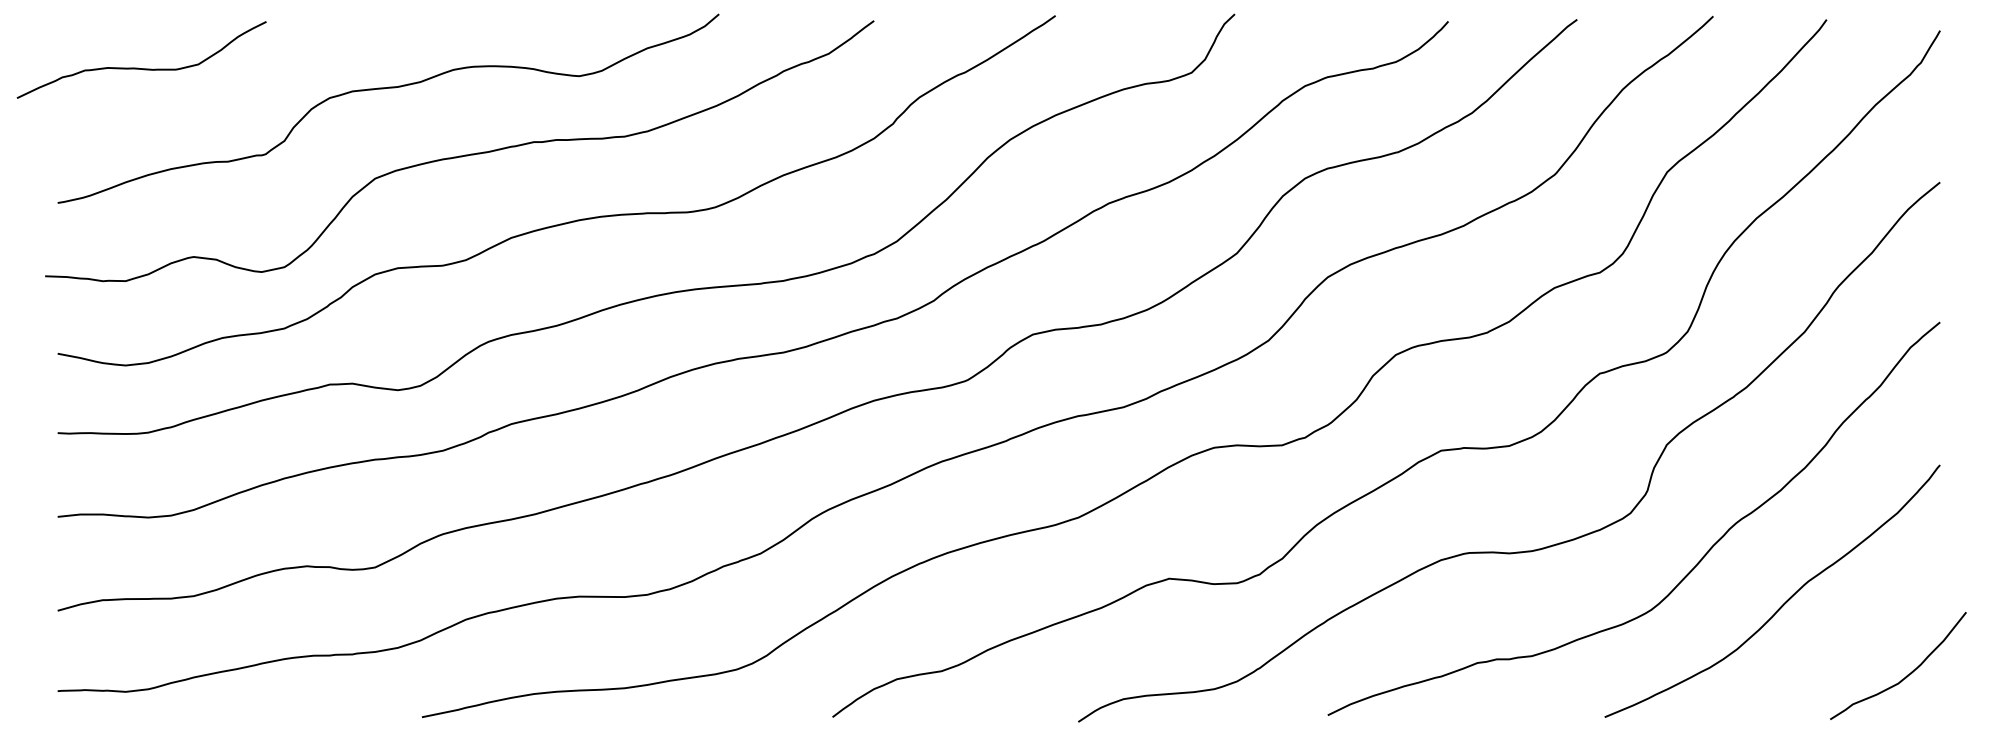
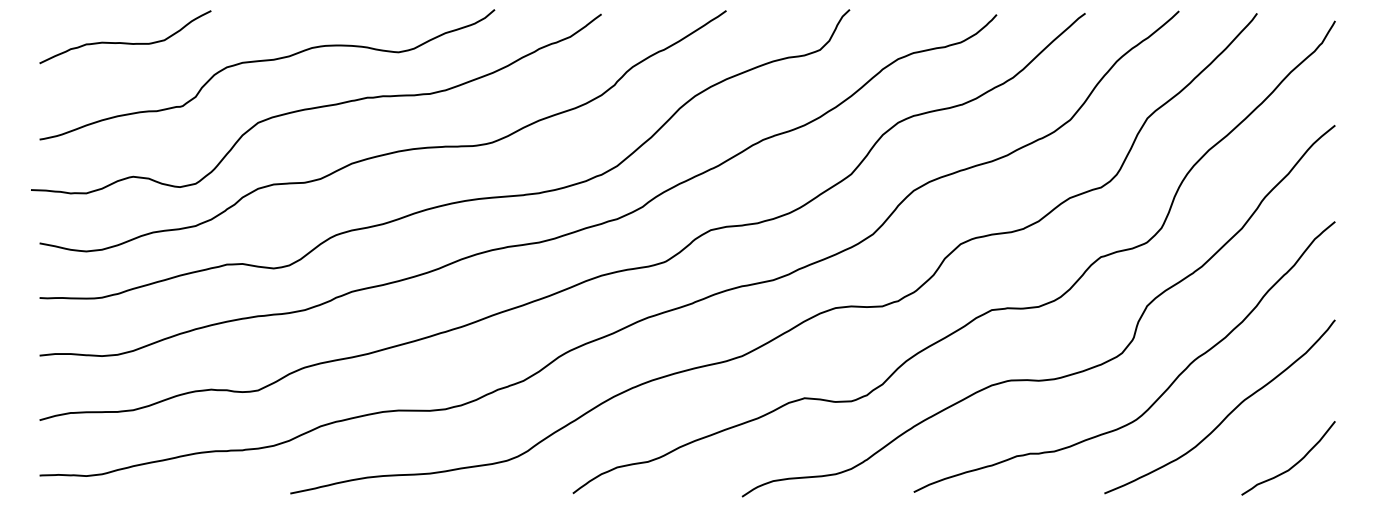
curve: (141, 67) -> (125, 42), moved
curve: (1904, 676) -> (1292, 465), moved

